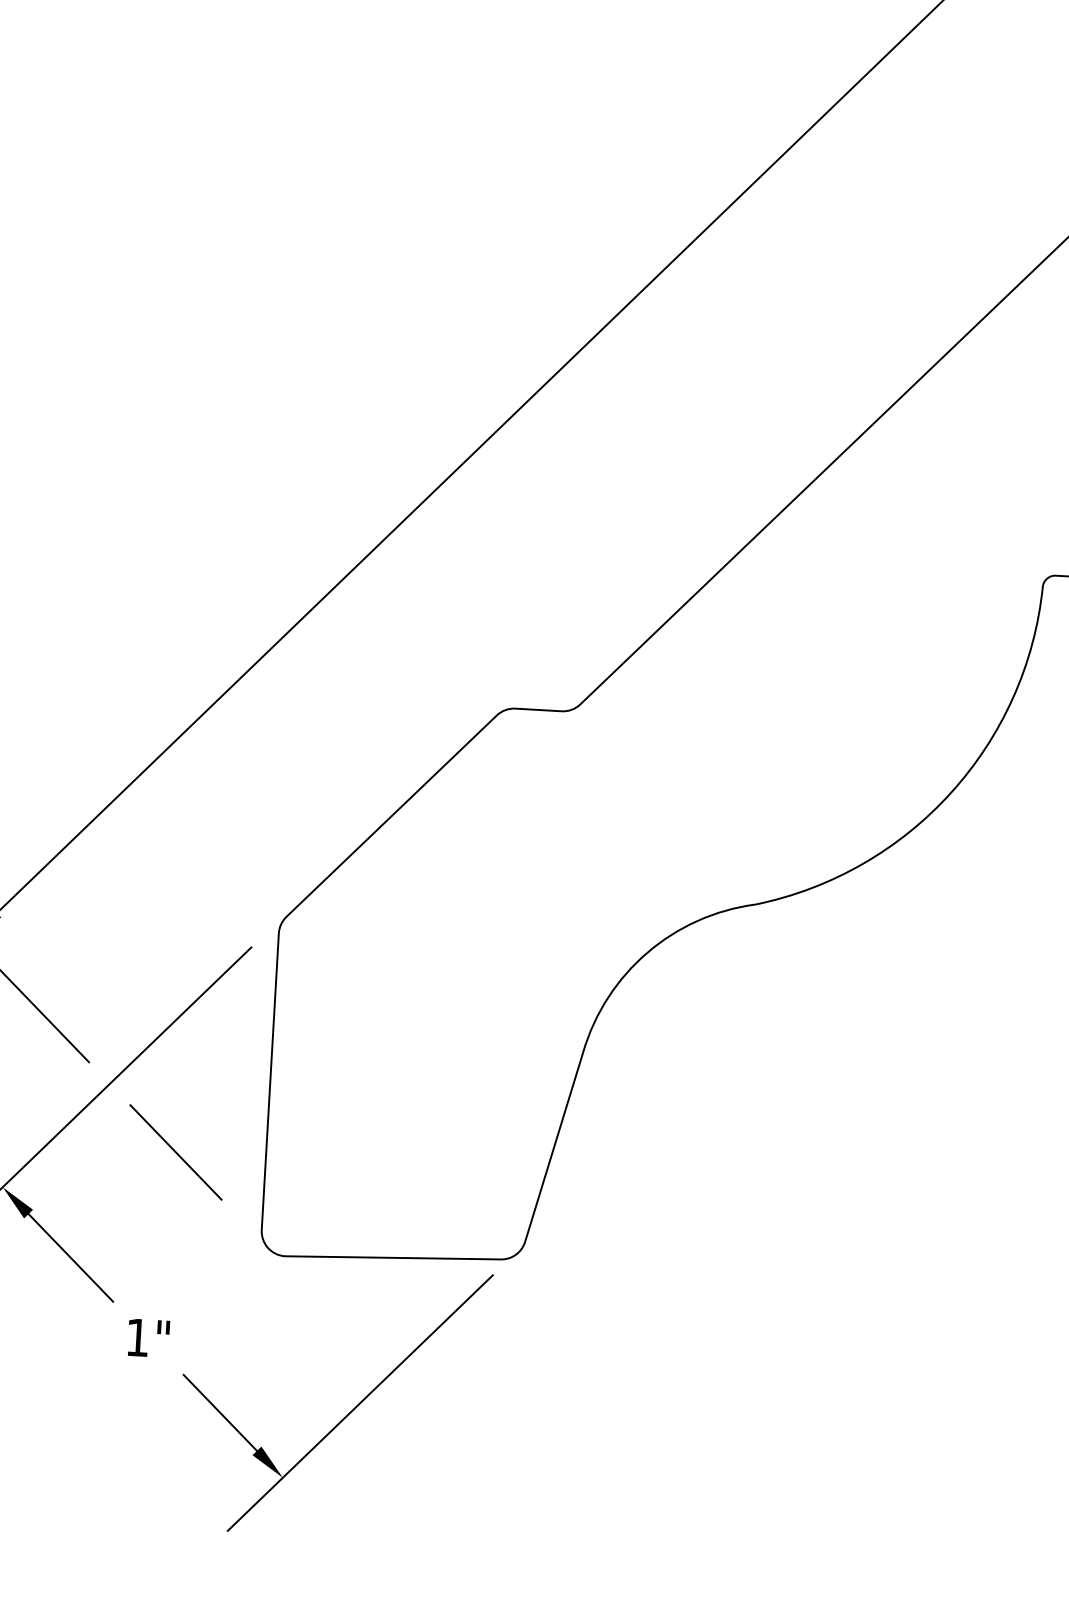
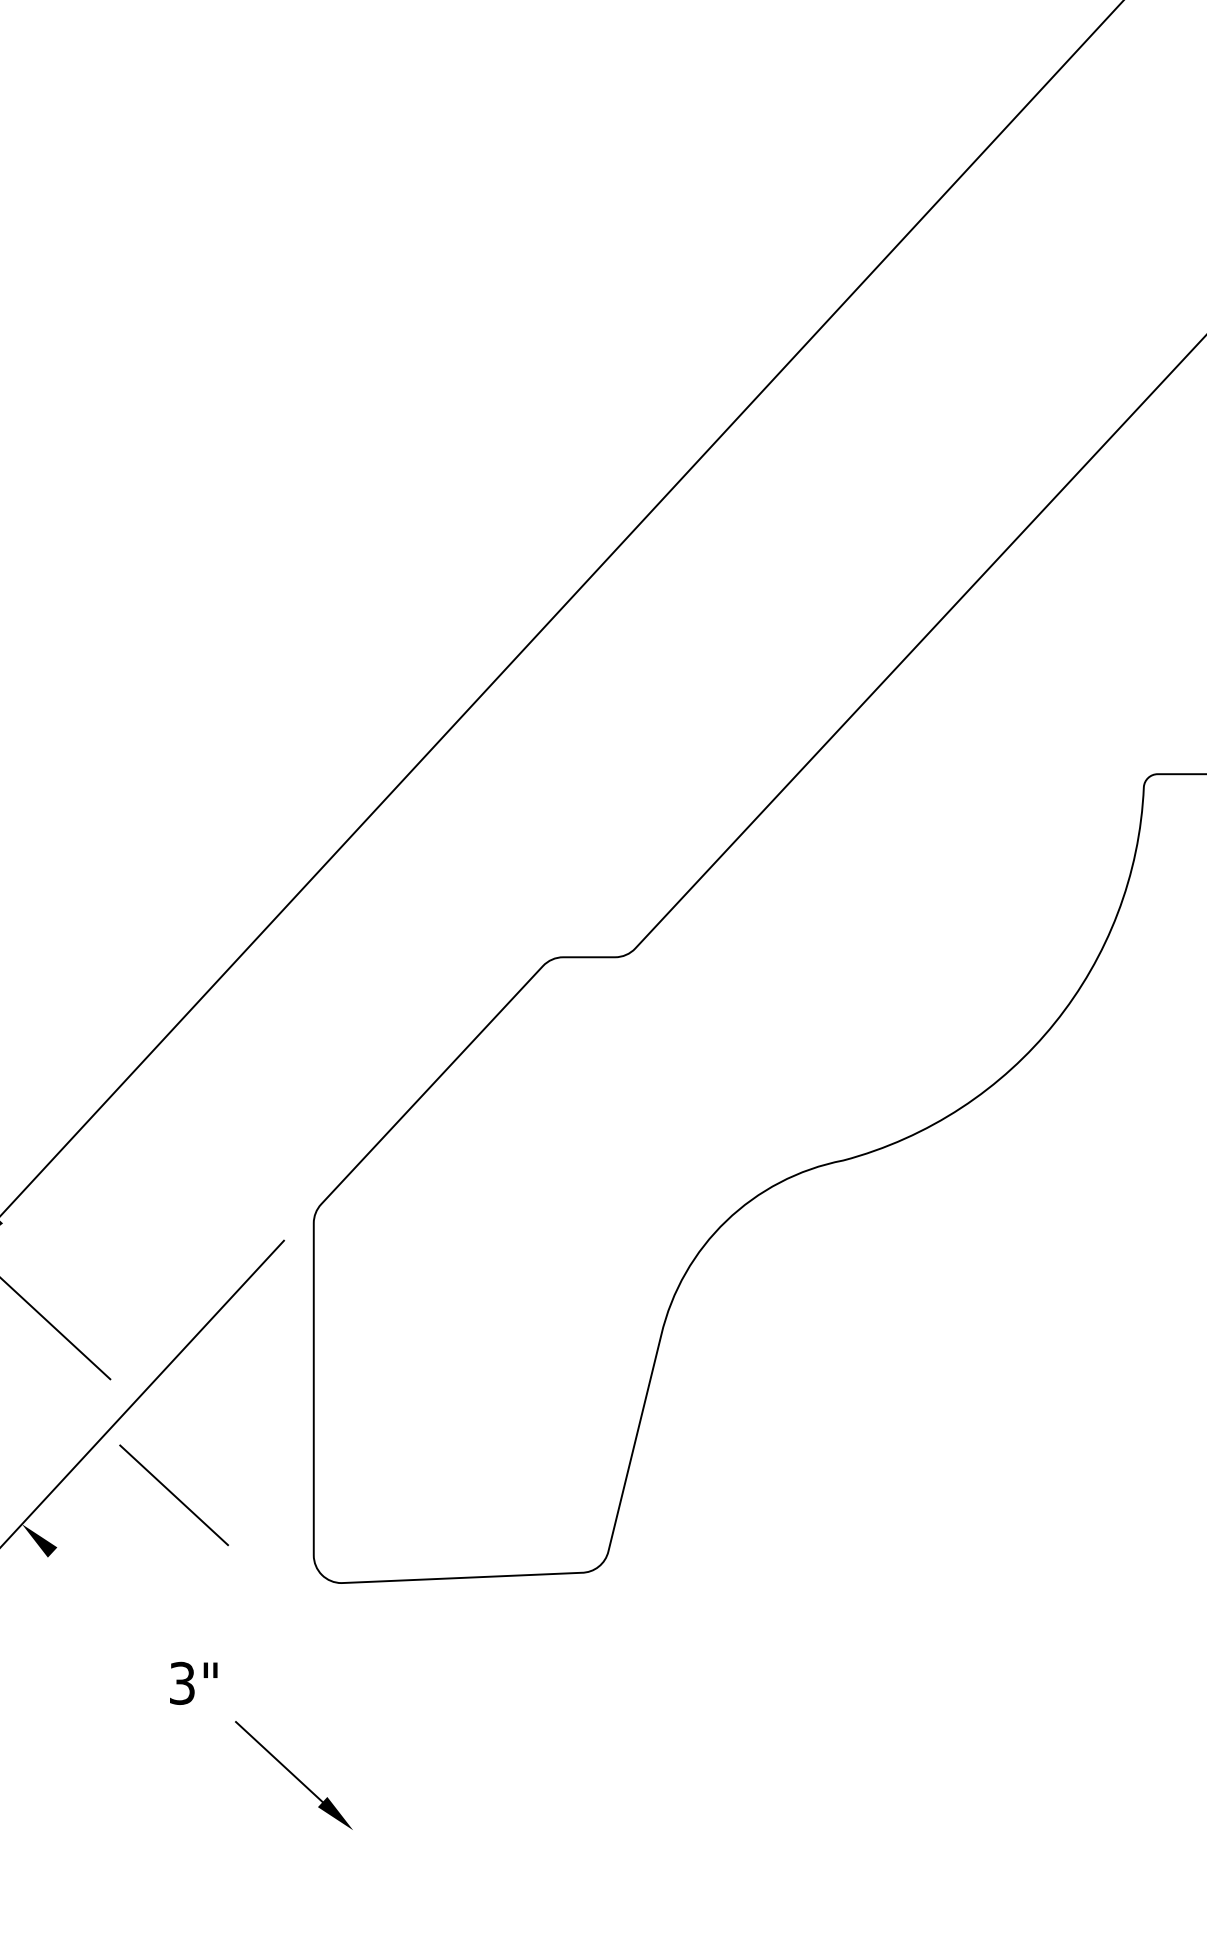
line: (175, 1152) -> (173, 1495), moved
line: (70, 1257) -> (102, 1598), removed
text: (137, 1336) -> (182, 1682), 1" -> 3"
line: (360, 1402) -> (434, 1741), removed

